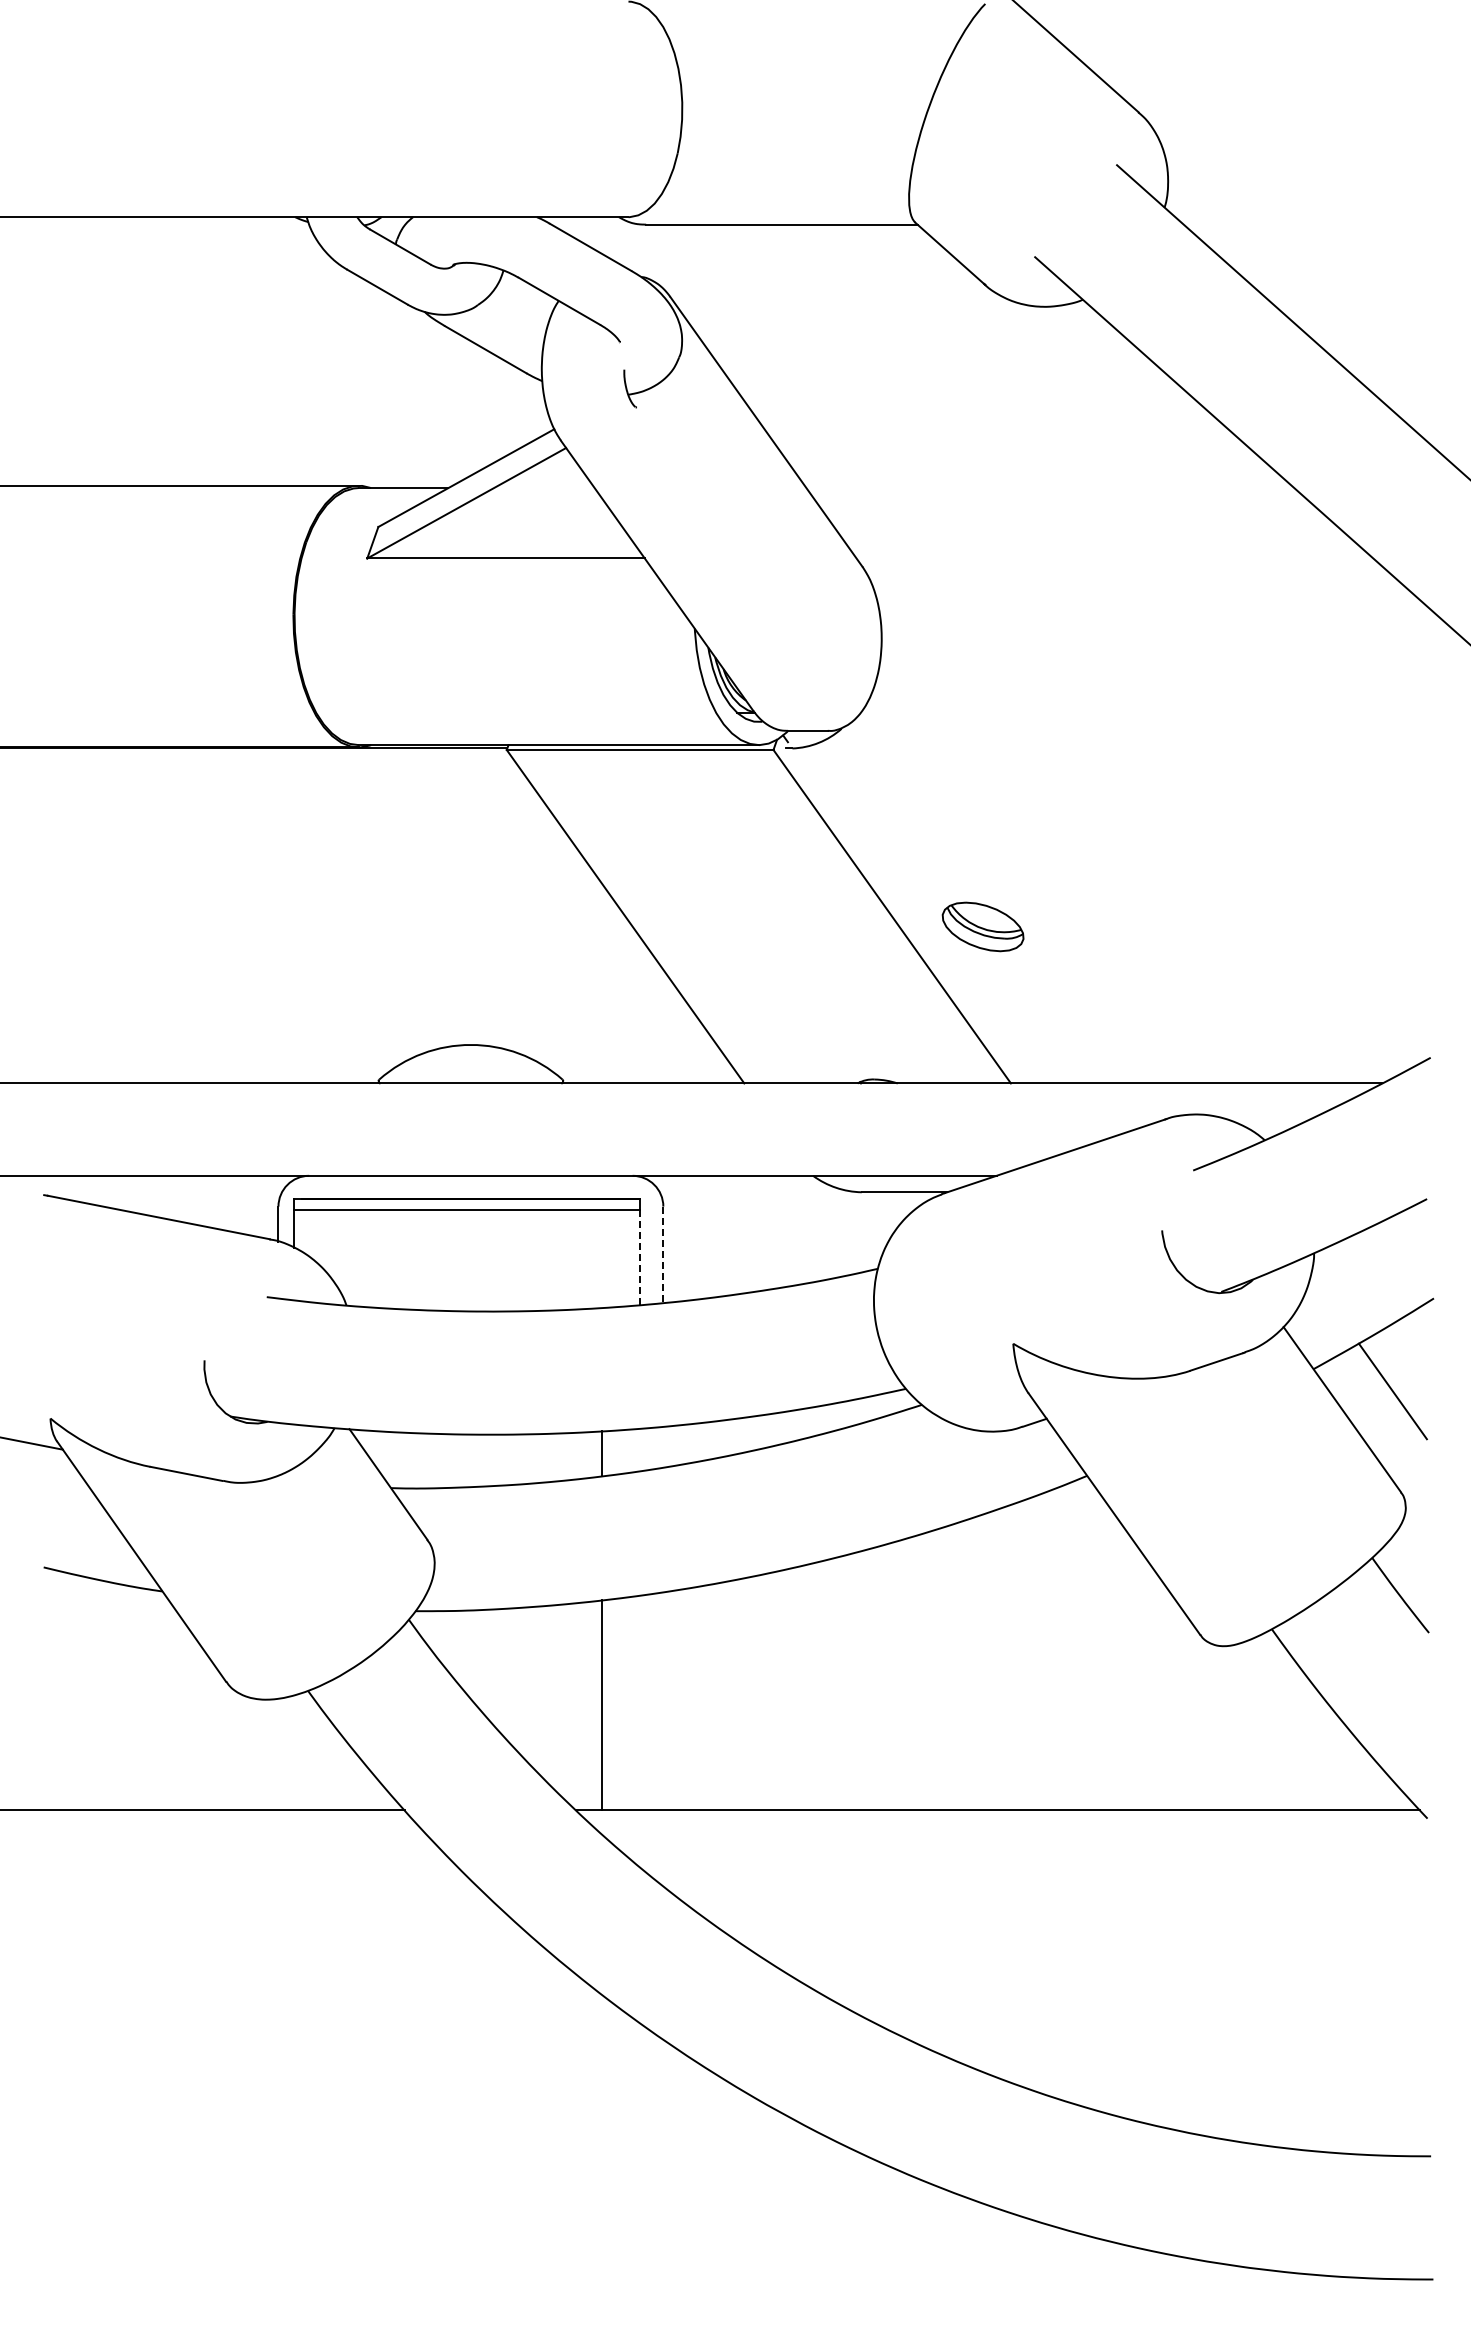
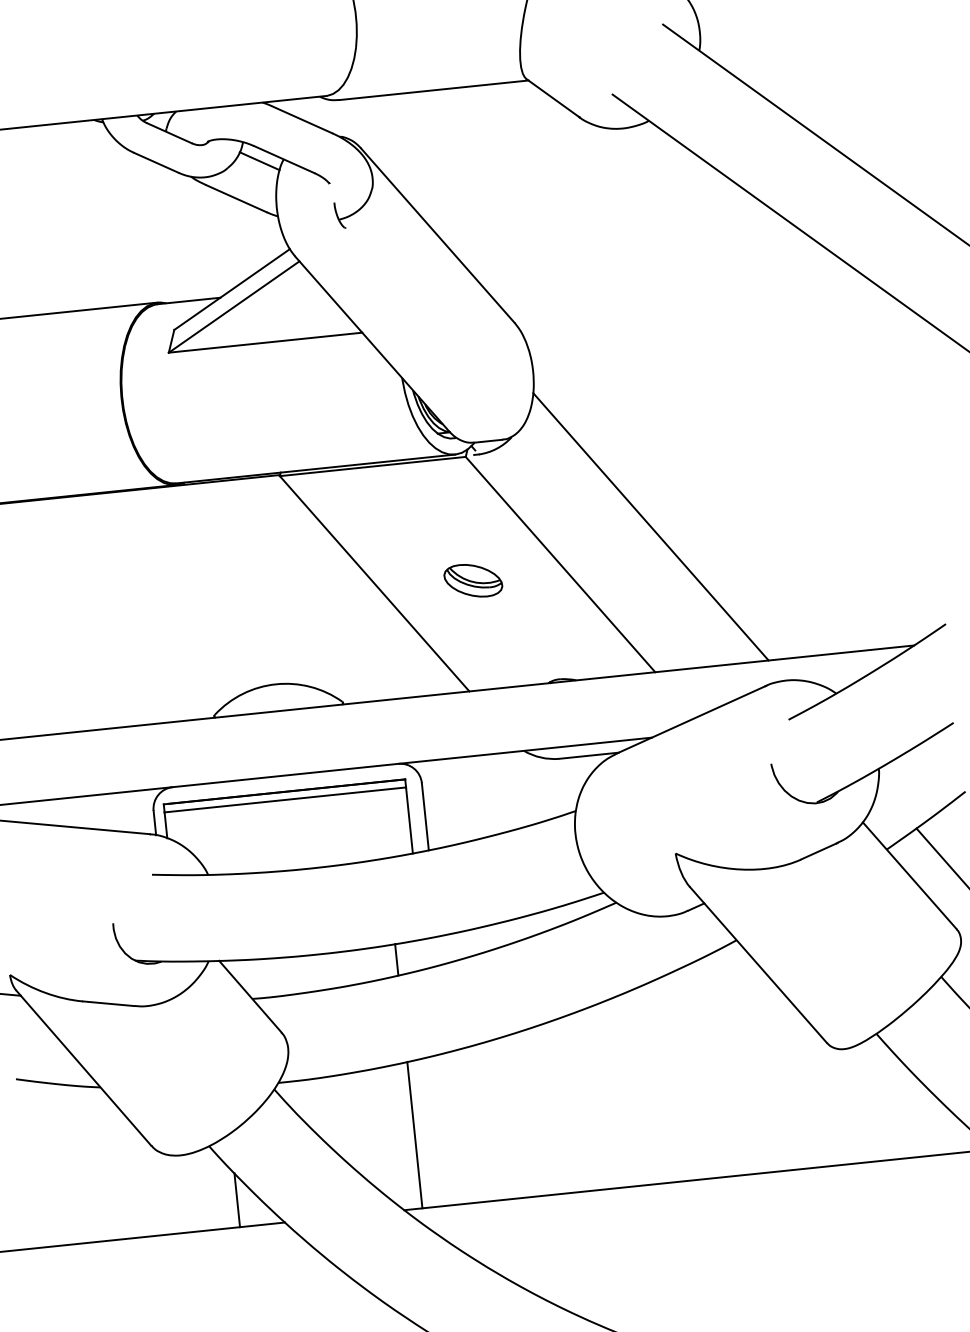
line: (524, 299) -> (259, 160), added
line: (1025, 876) -> (650, 526), added
part: (982, 926) -> (472, 580), moved
line: (663, 1255) -> (425, 817), dashed -> solid
line: (640, 1258) -> (409, 820), dashed -> solid
line: (340, 1771) -> (237, 1200), added

